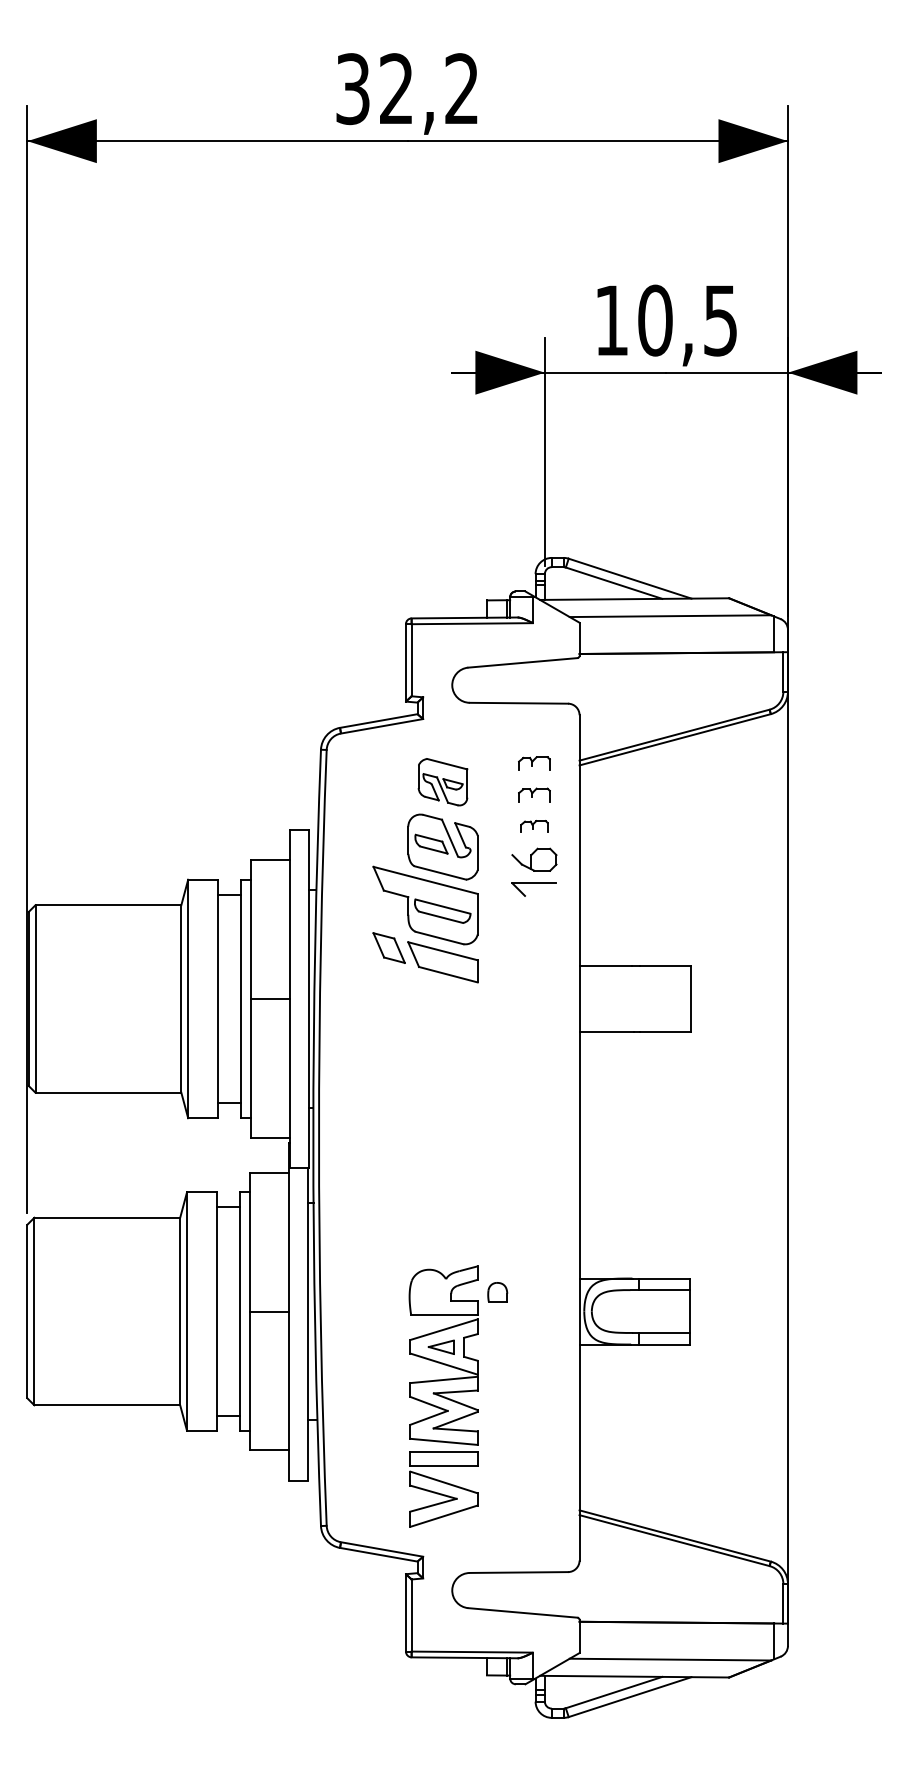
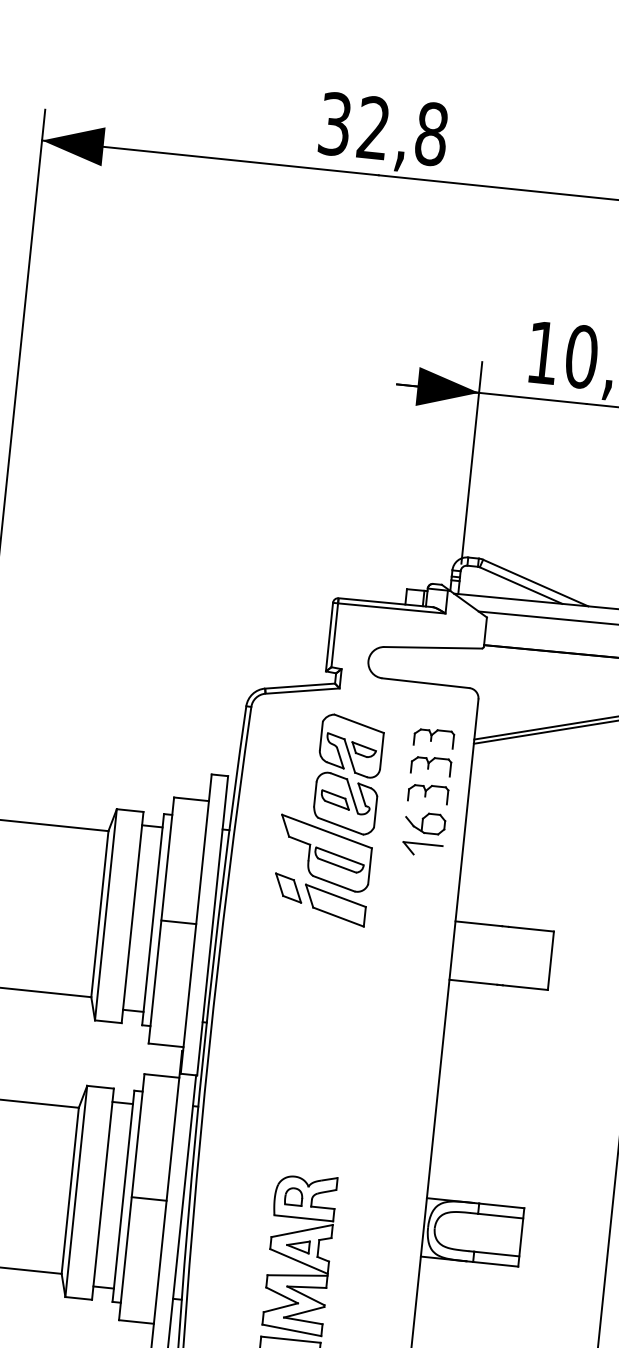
text: (462, 89) -> (432, 134), 32,2 -> 32,8
part: (534, 763) -> (434, 737), size x1.43
part: (442, 782) -> (350, 746), size x1.43
part: (534, 794) -> (431, 765), size x1.43
part: (534, 826) -> (428, 793), size x1.67
part: (497, 1292) -> (293, 1196), moved

